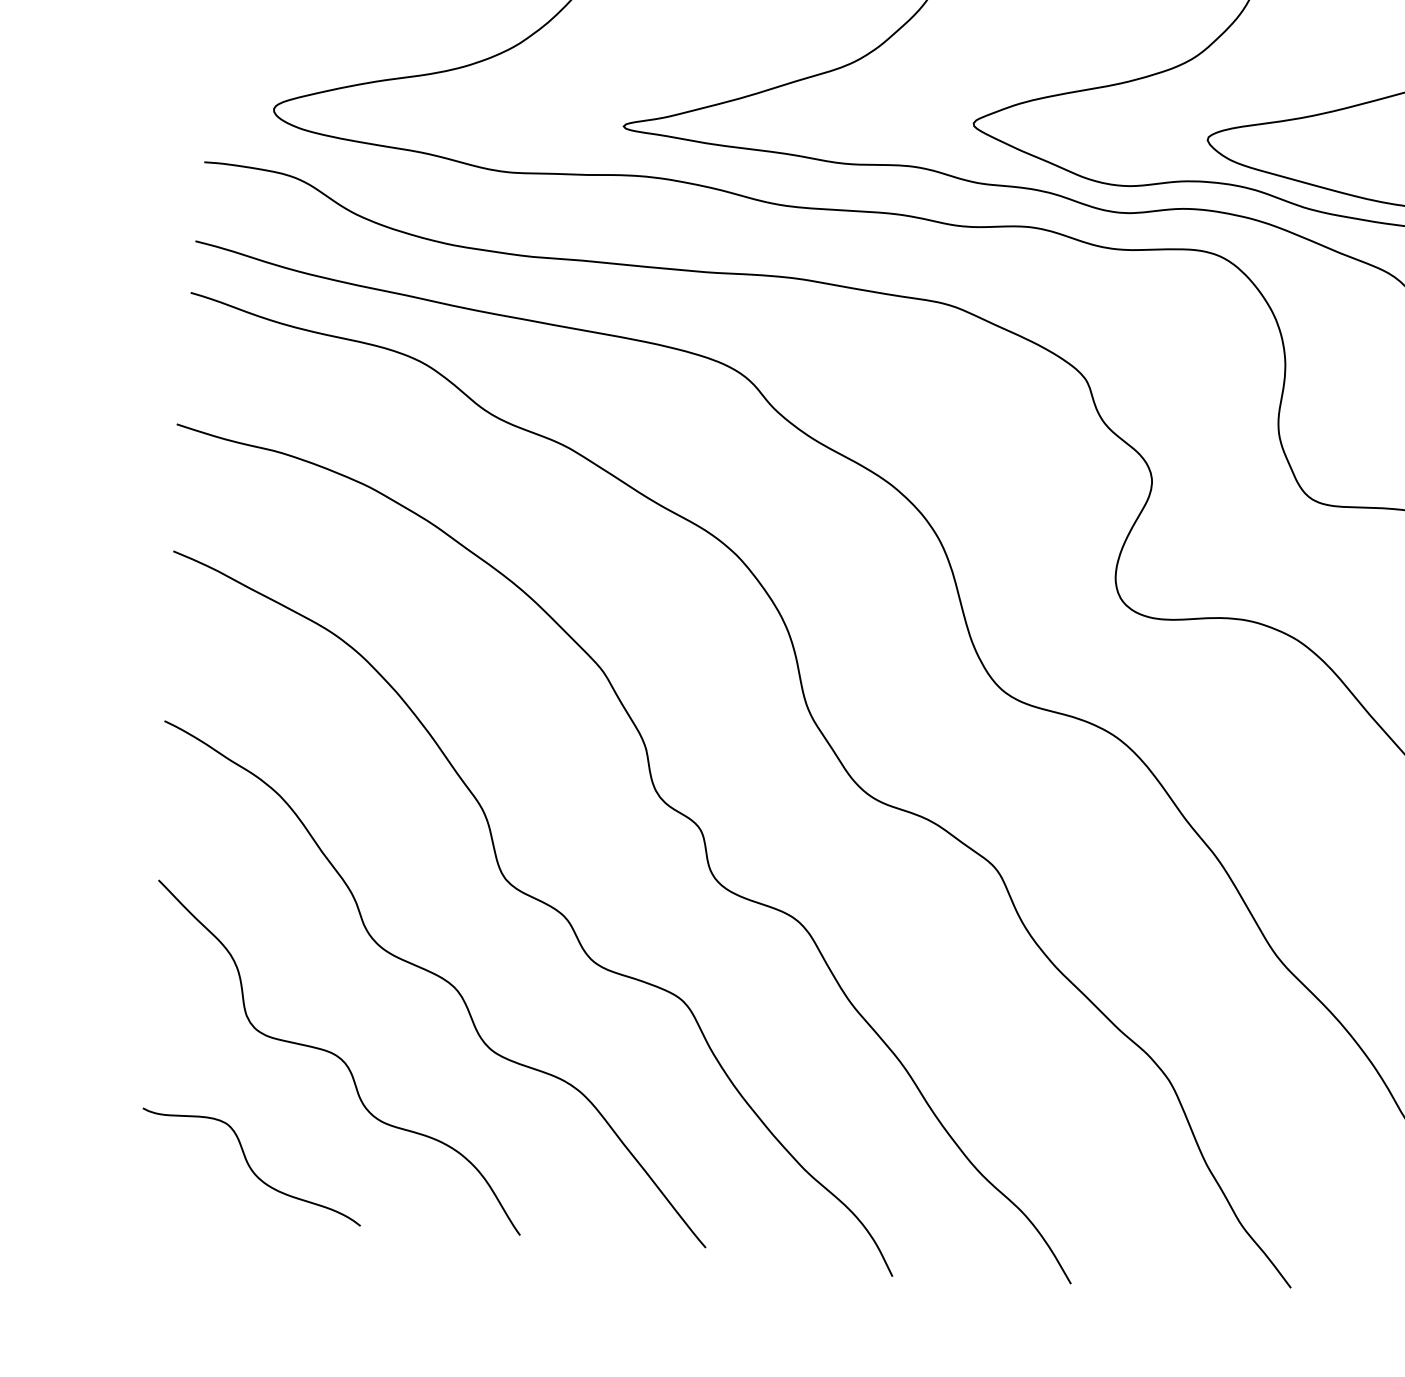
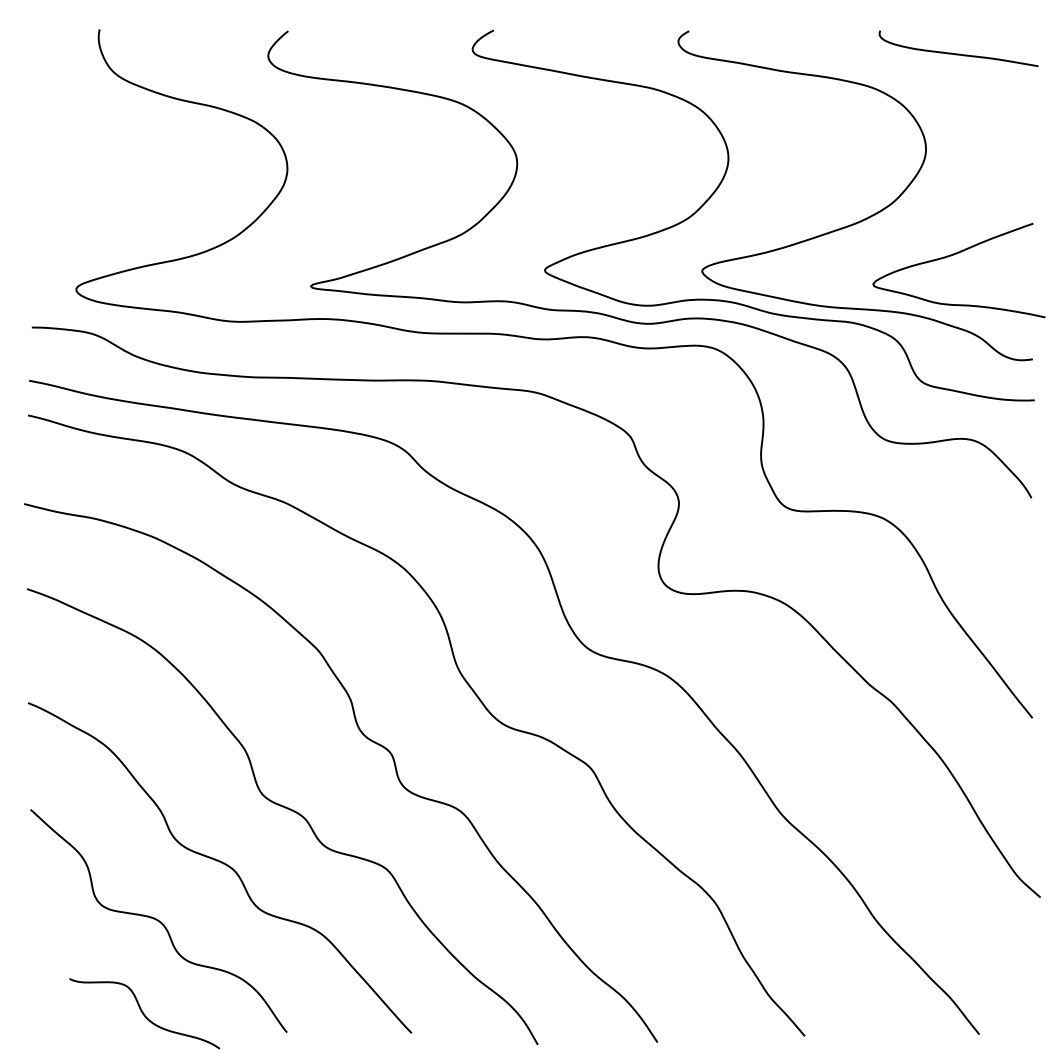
curve: (251, 1166) -> (144, 1013), moved

